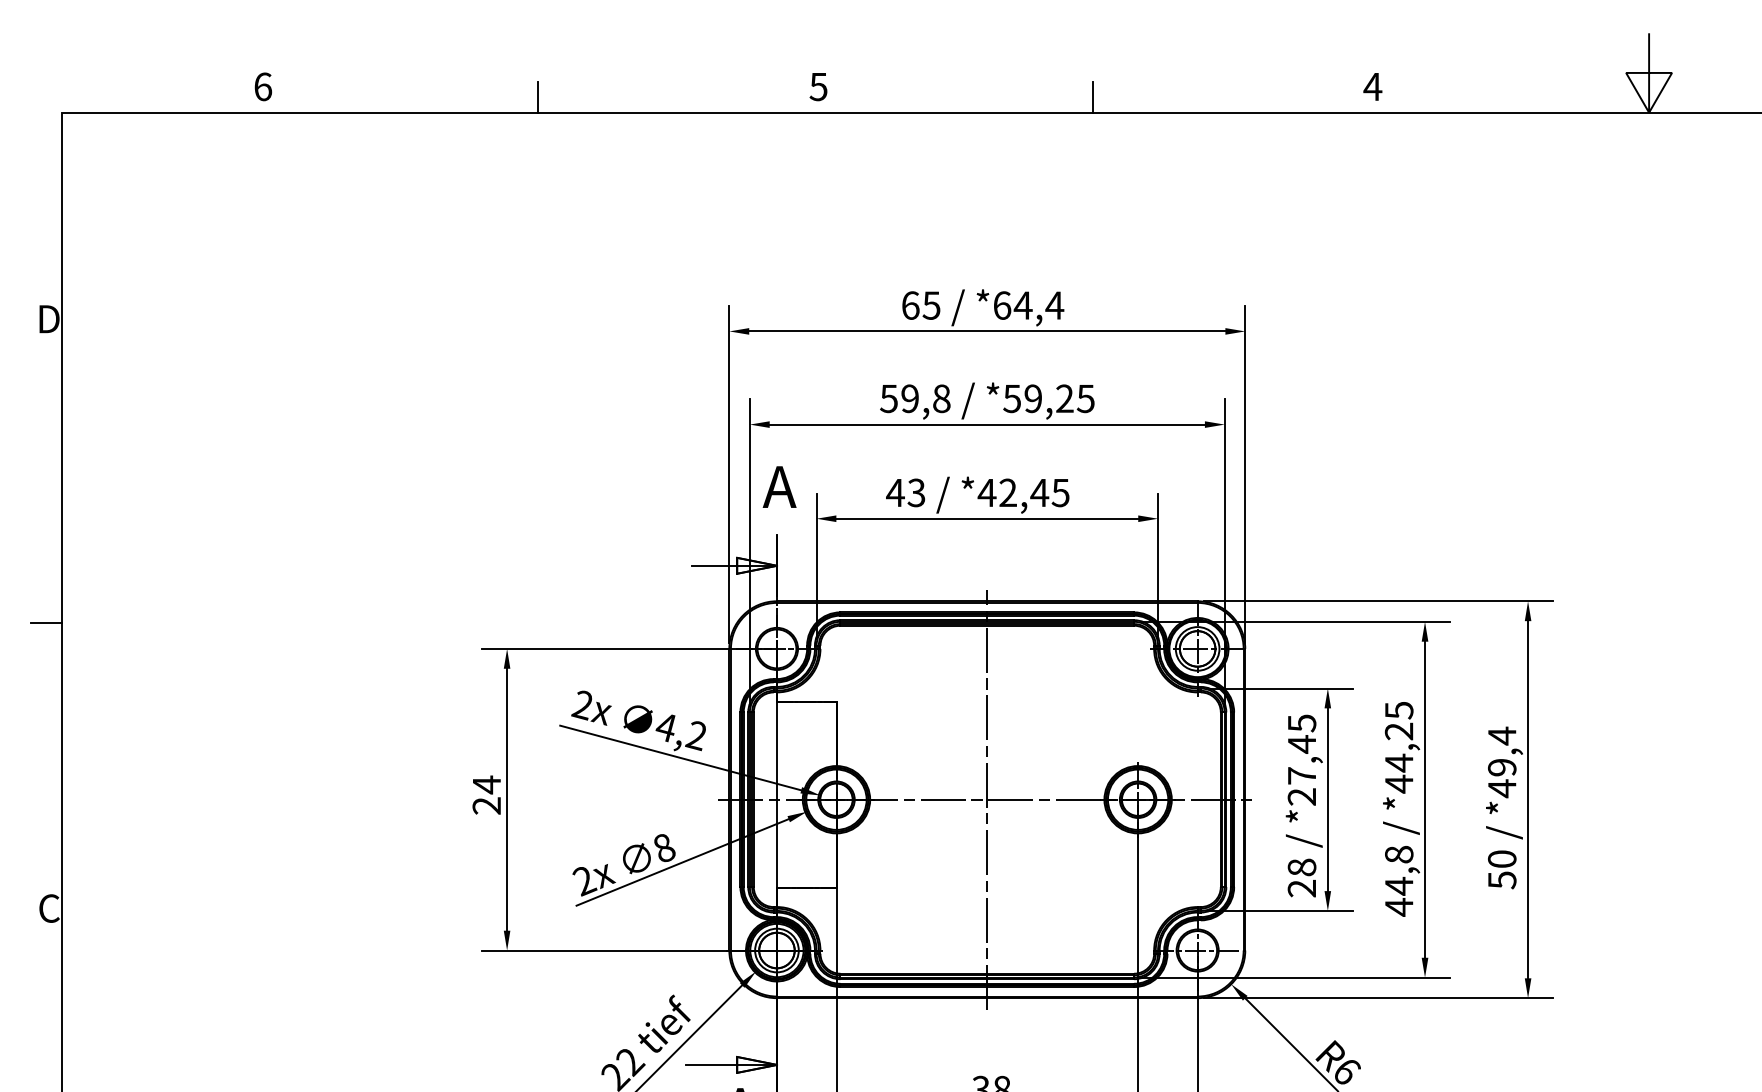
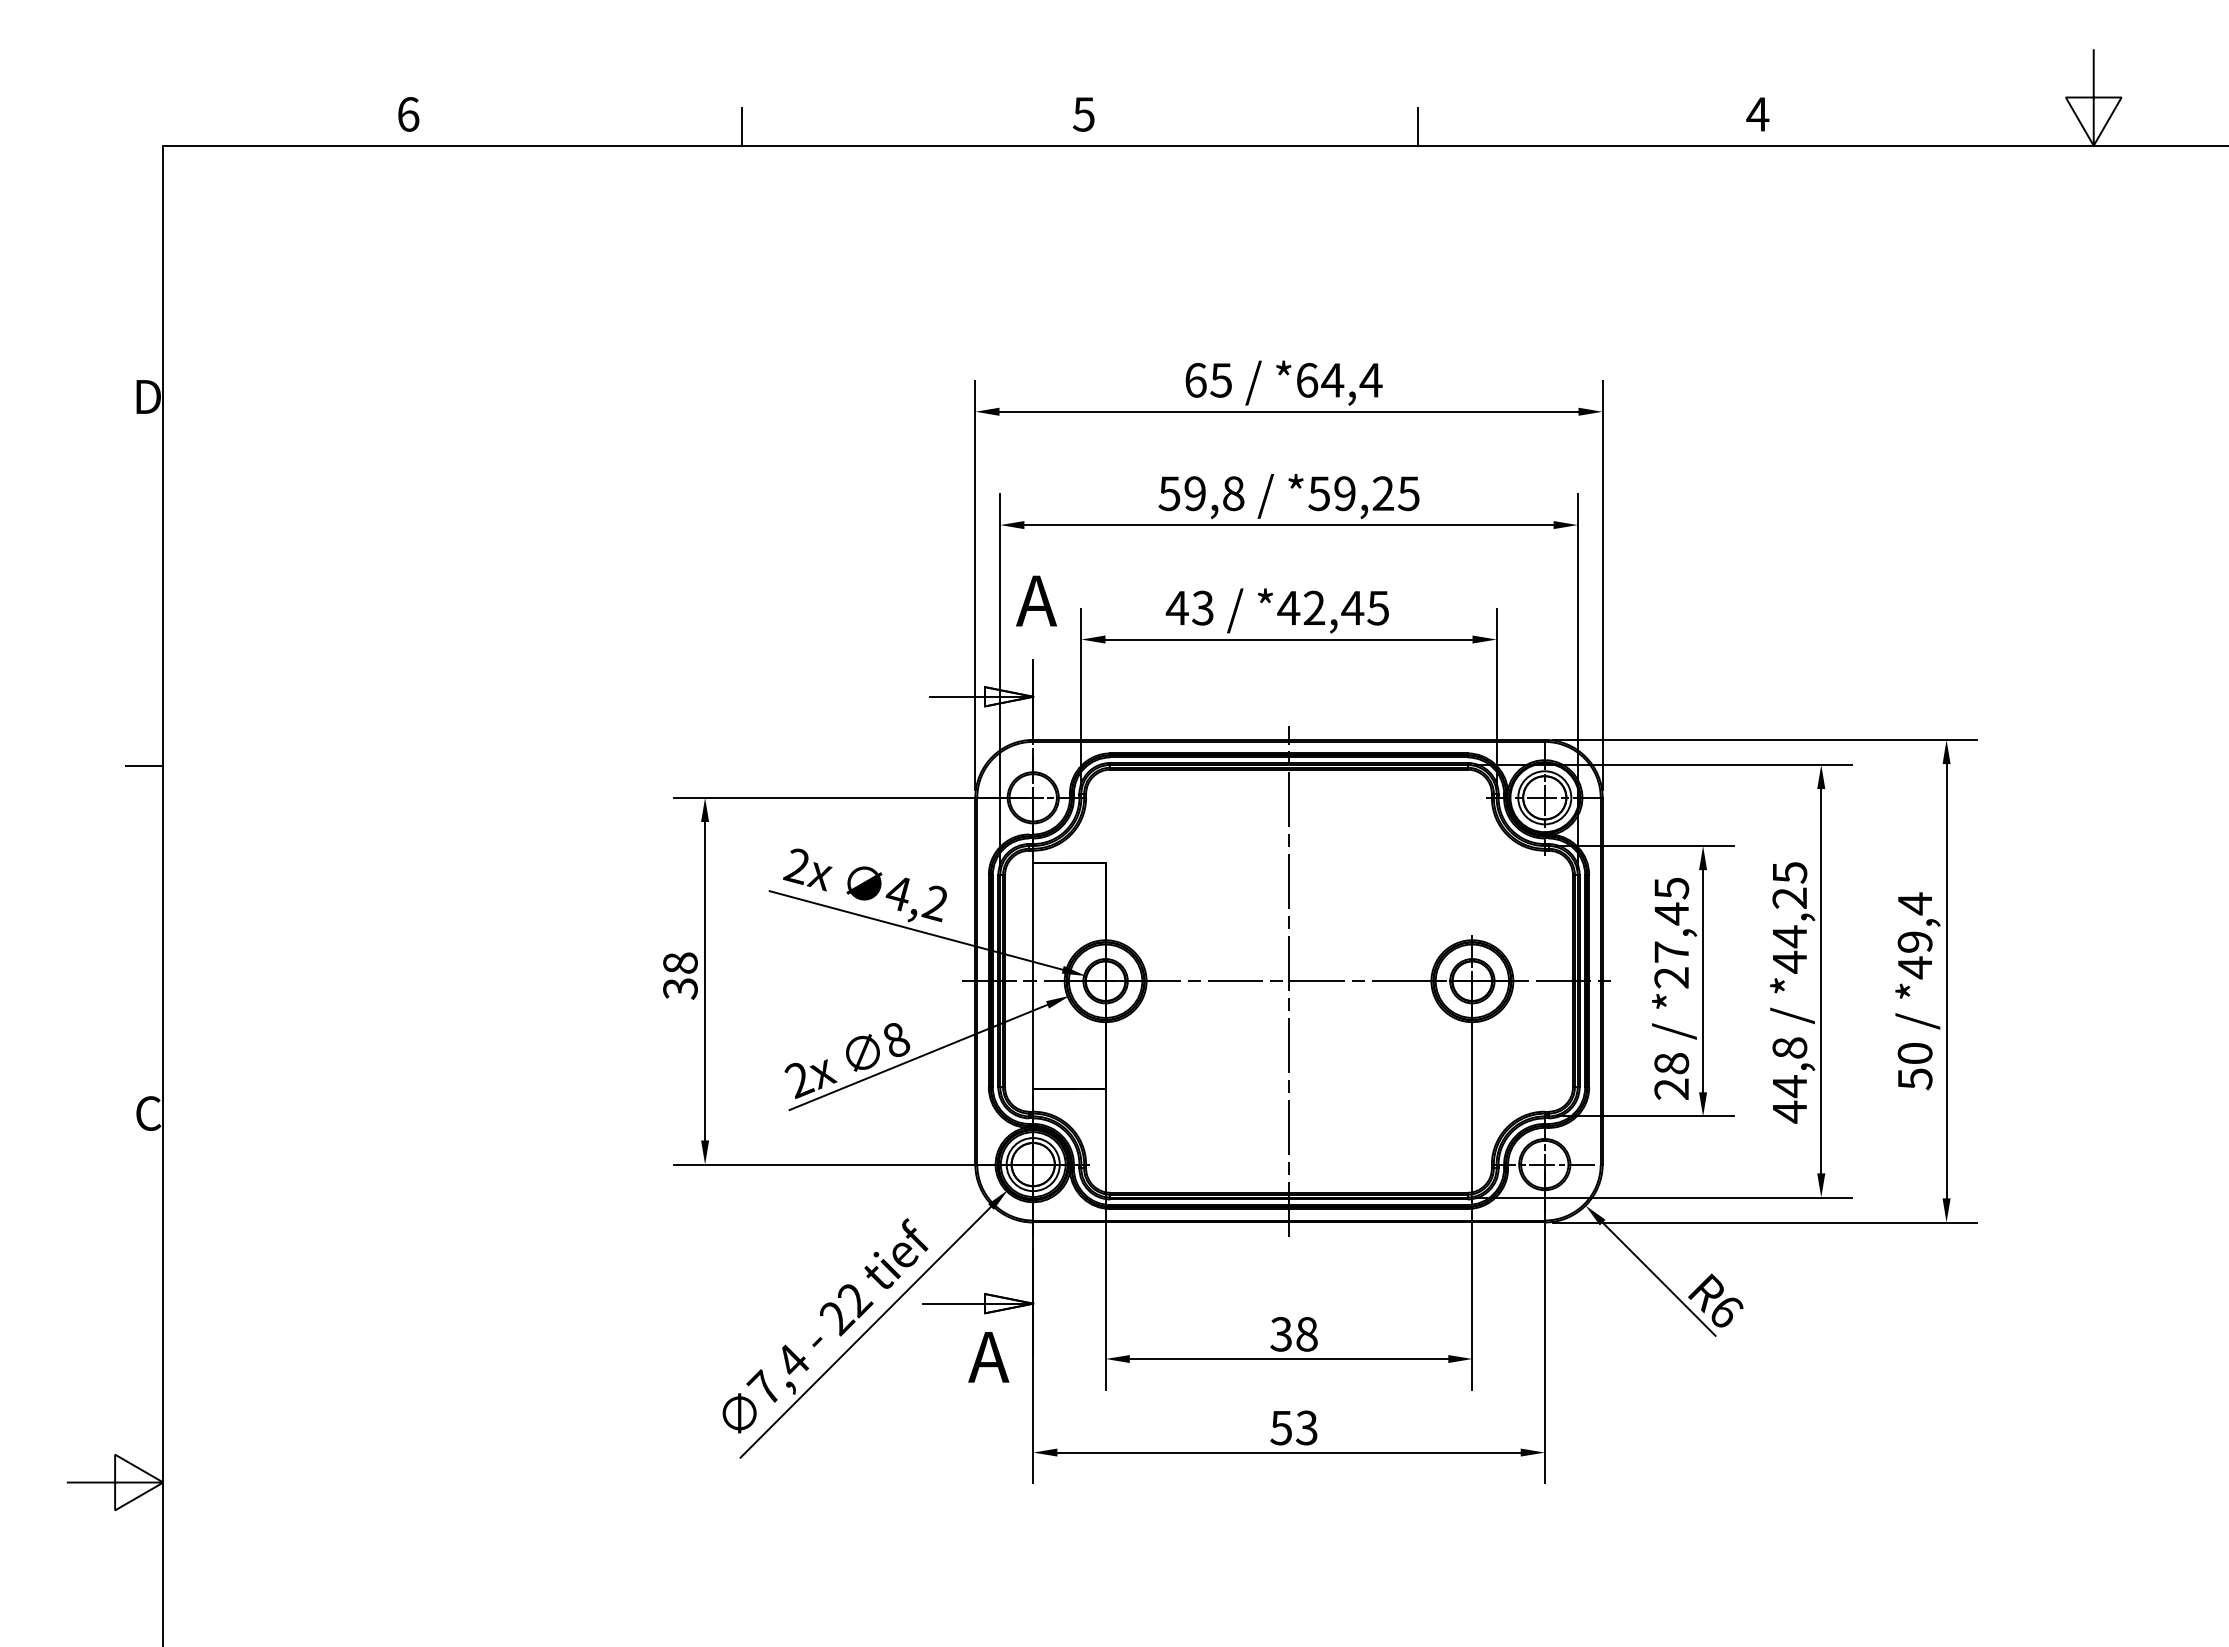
text: (486, 795) -> (680, 975), 24 -> 38

